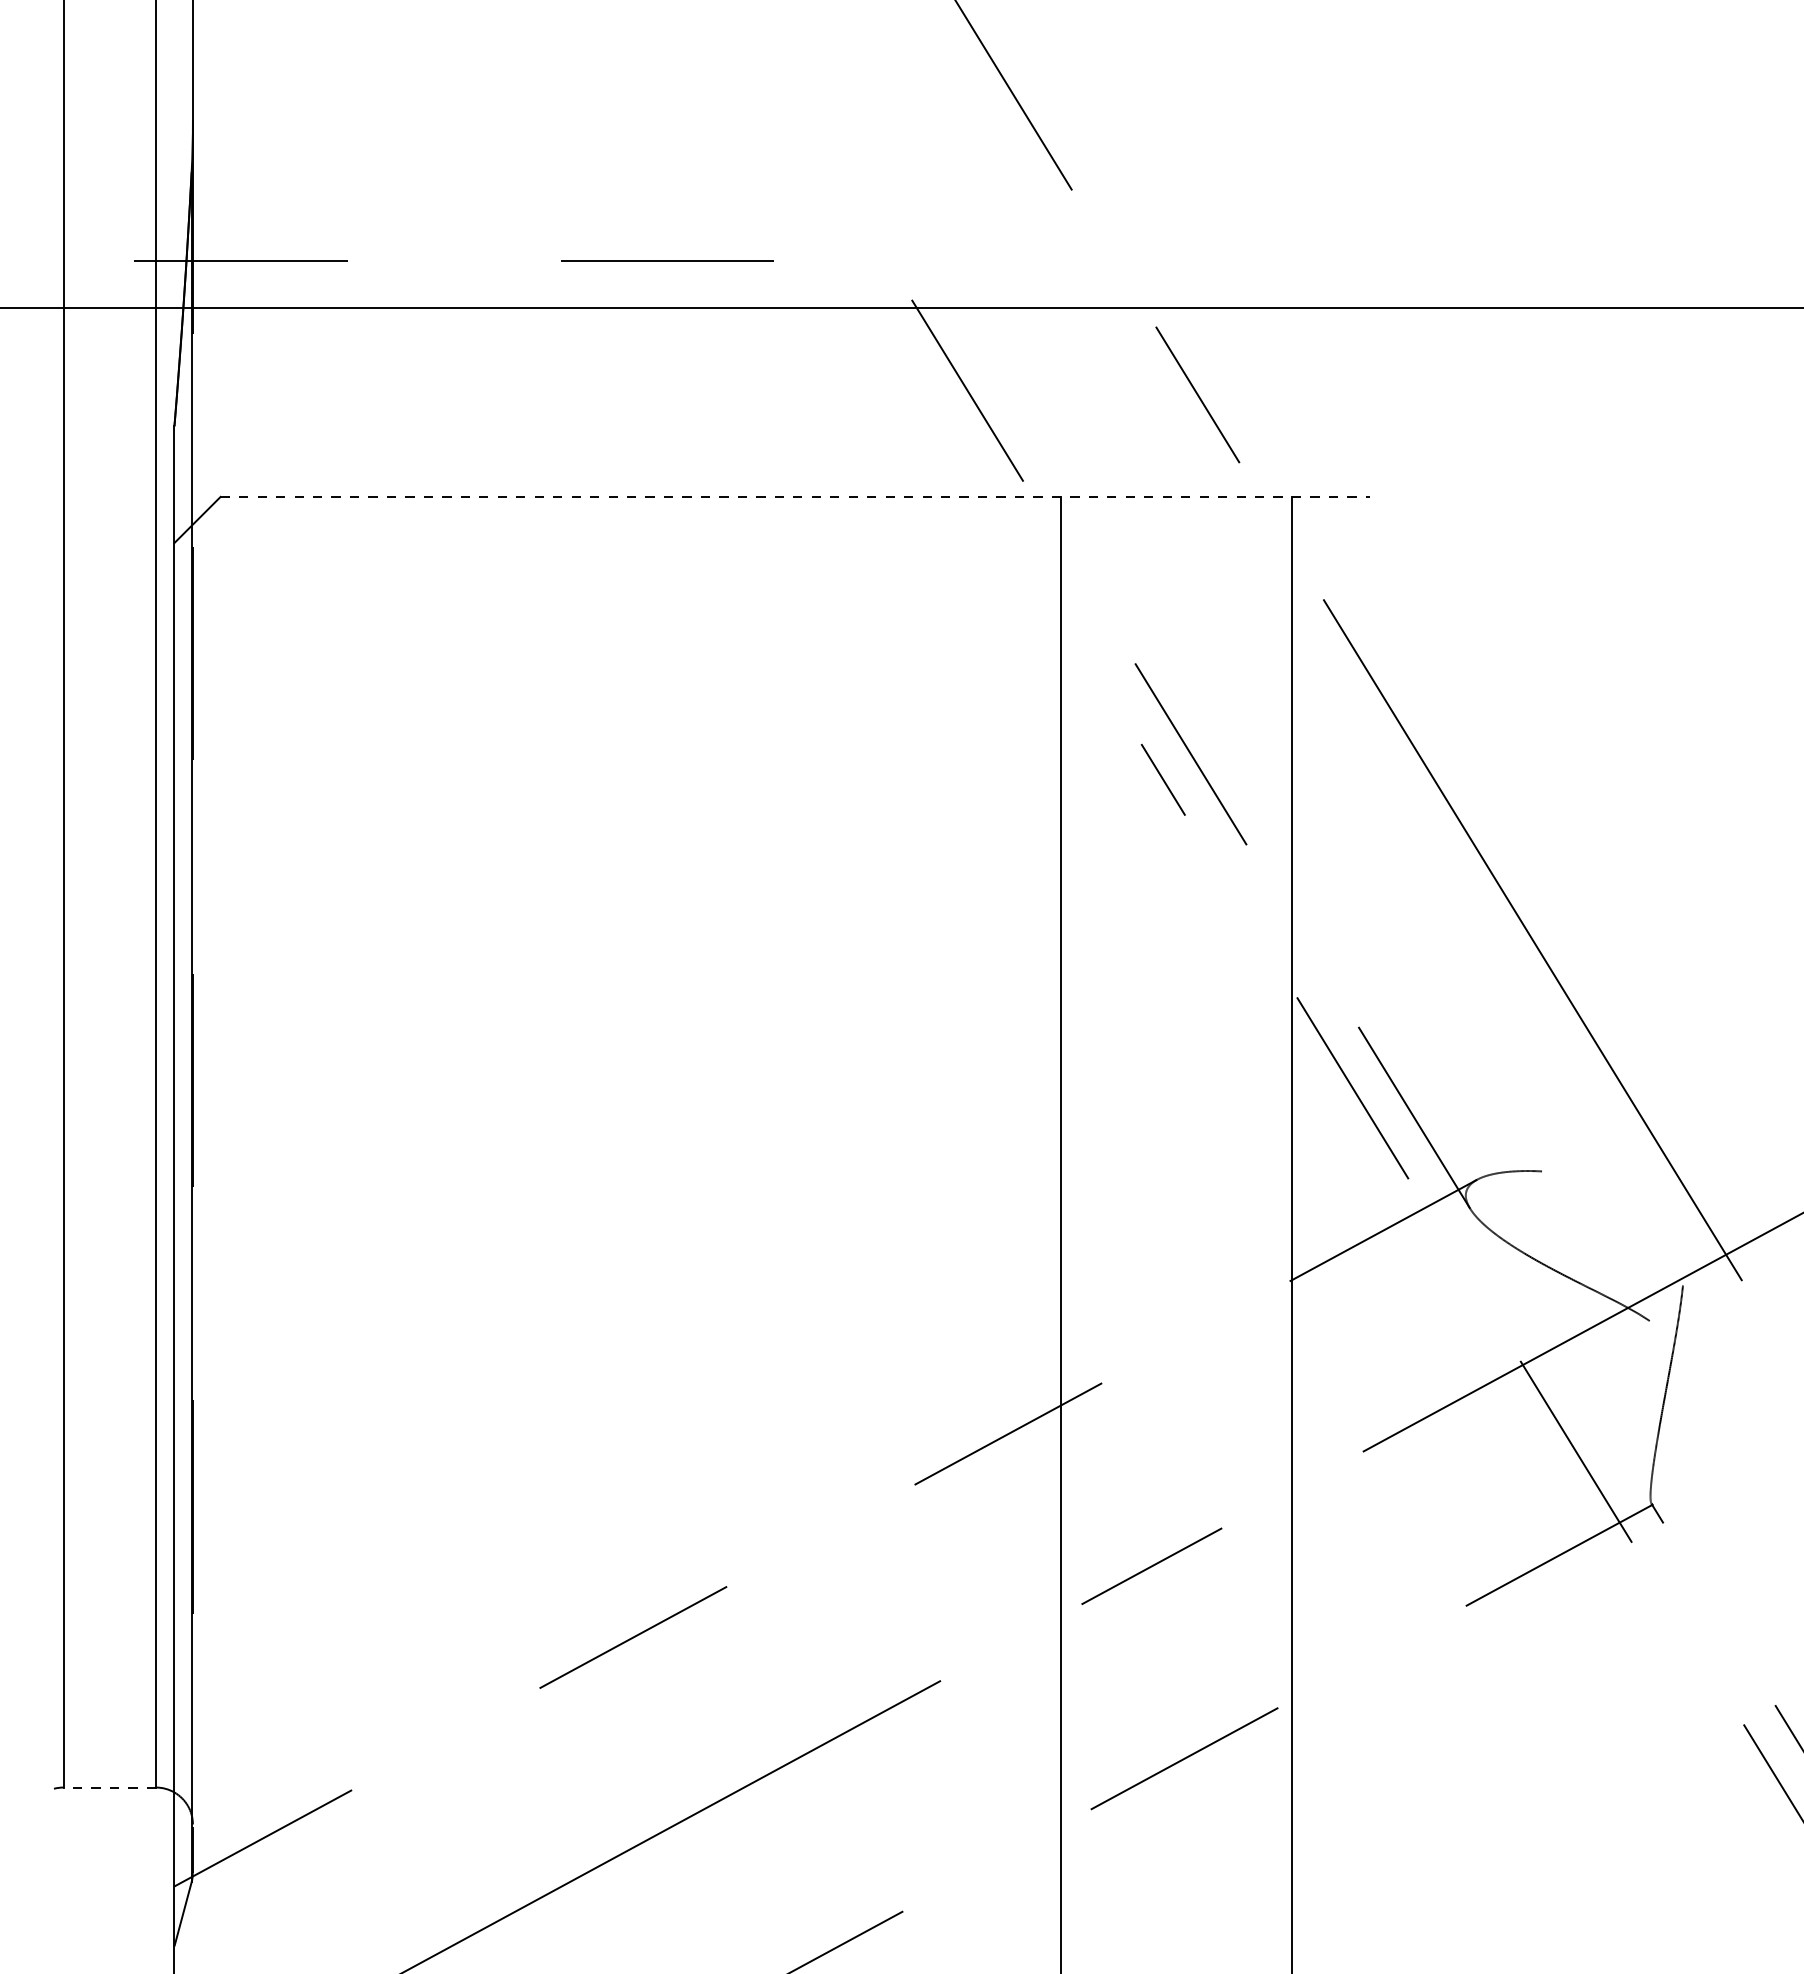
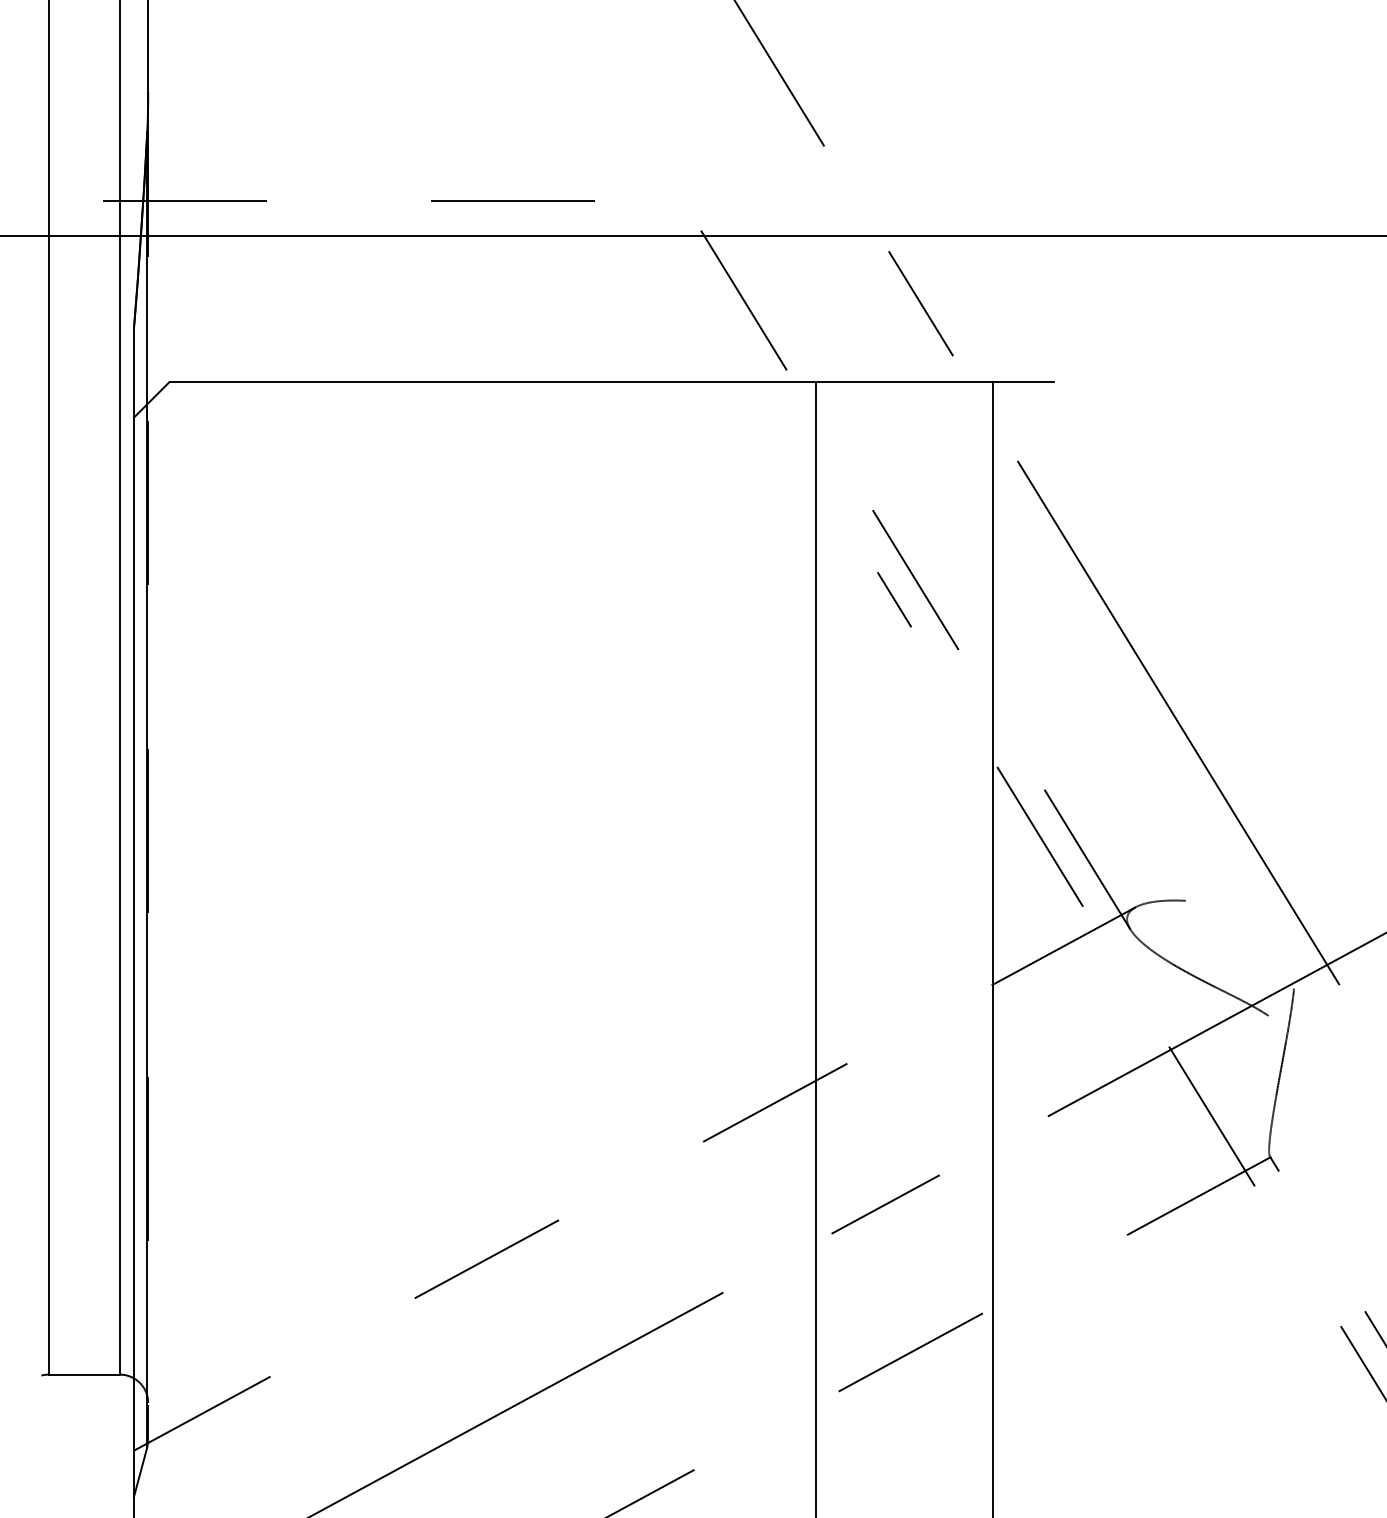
line: (795, 496) -> (611, 381), dashed -> solid
line: (109, 1787) -> (84, 1374), dashed -> solid

